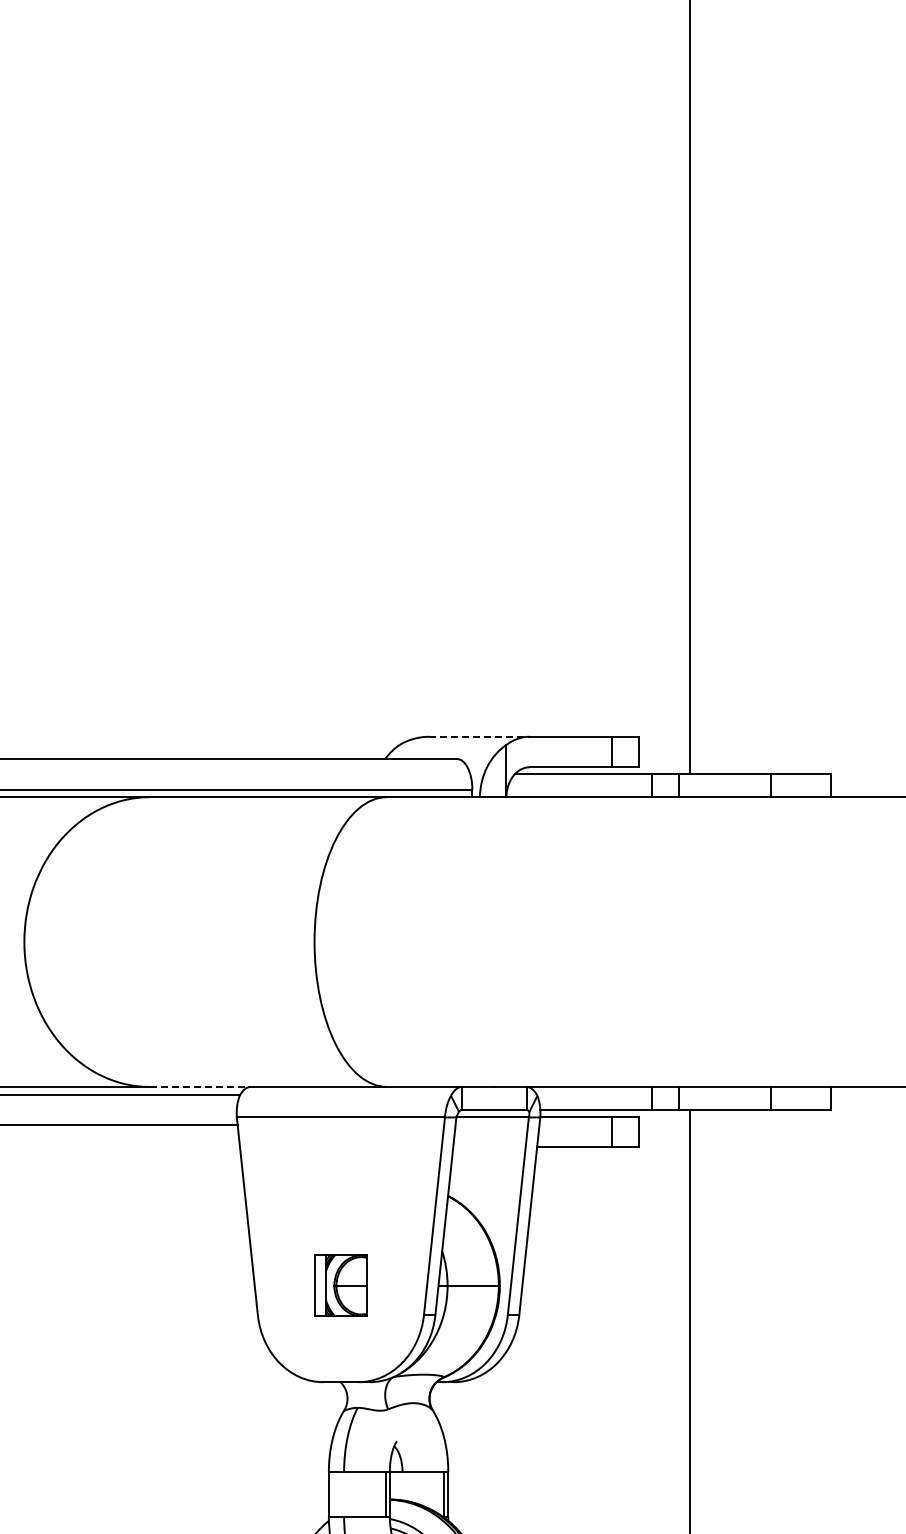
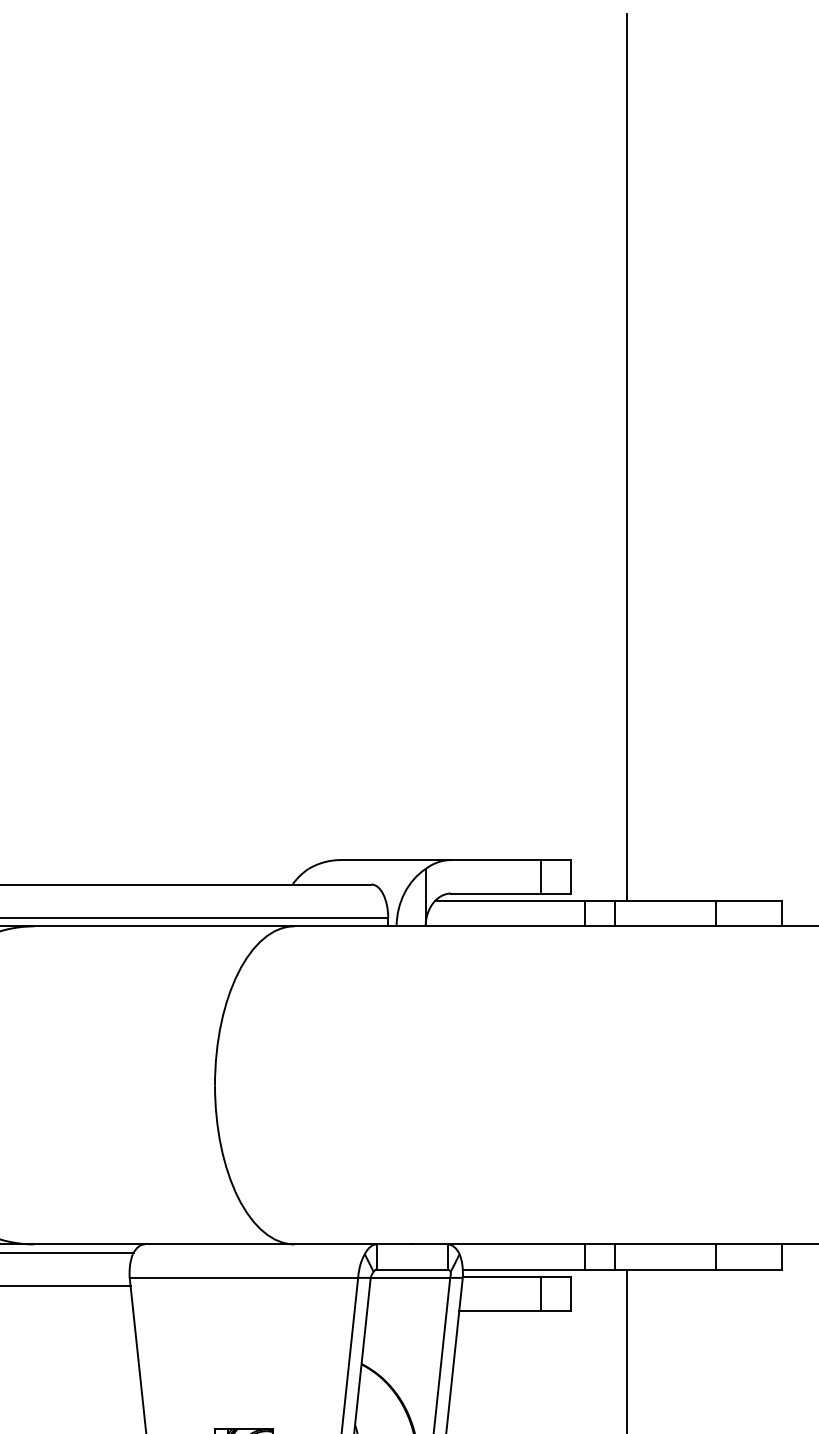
line: (479, 736) -> (396, 859), dashed -> solid
line: (200, 1086) -> (89, 1243), dashed -> solid

